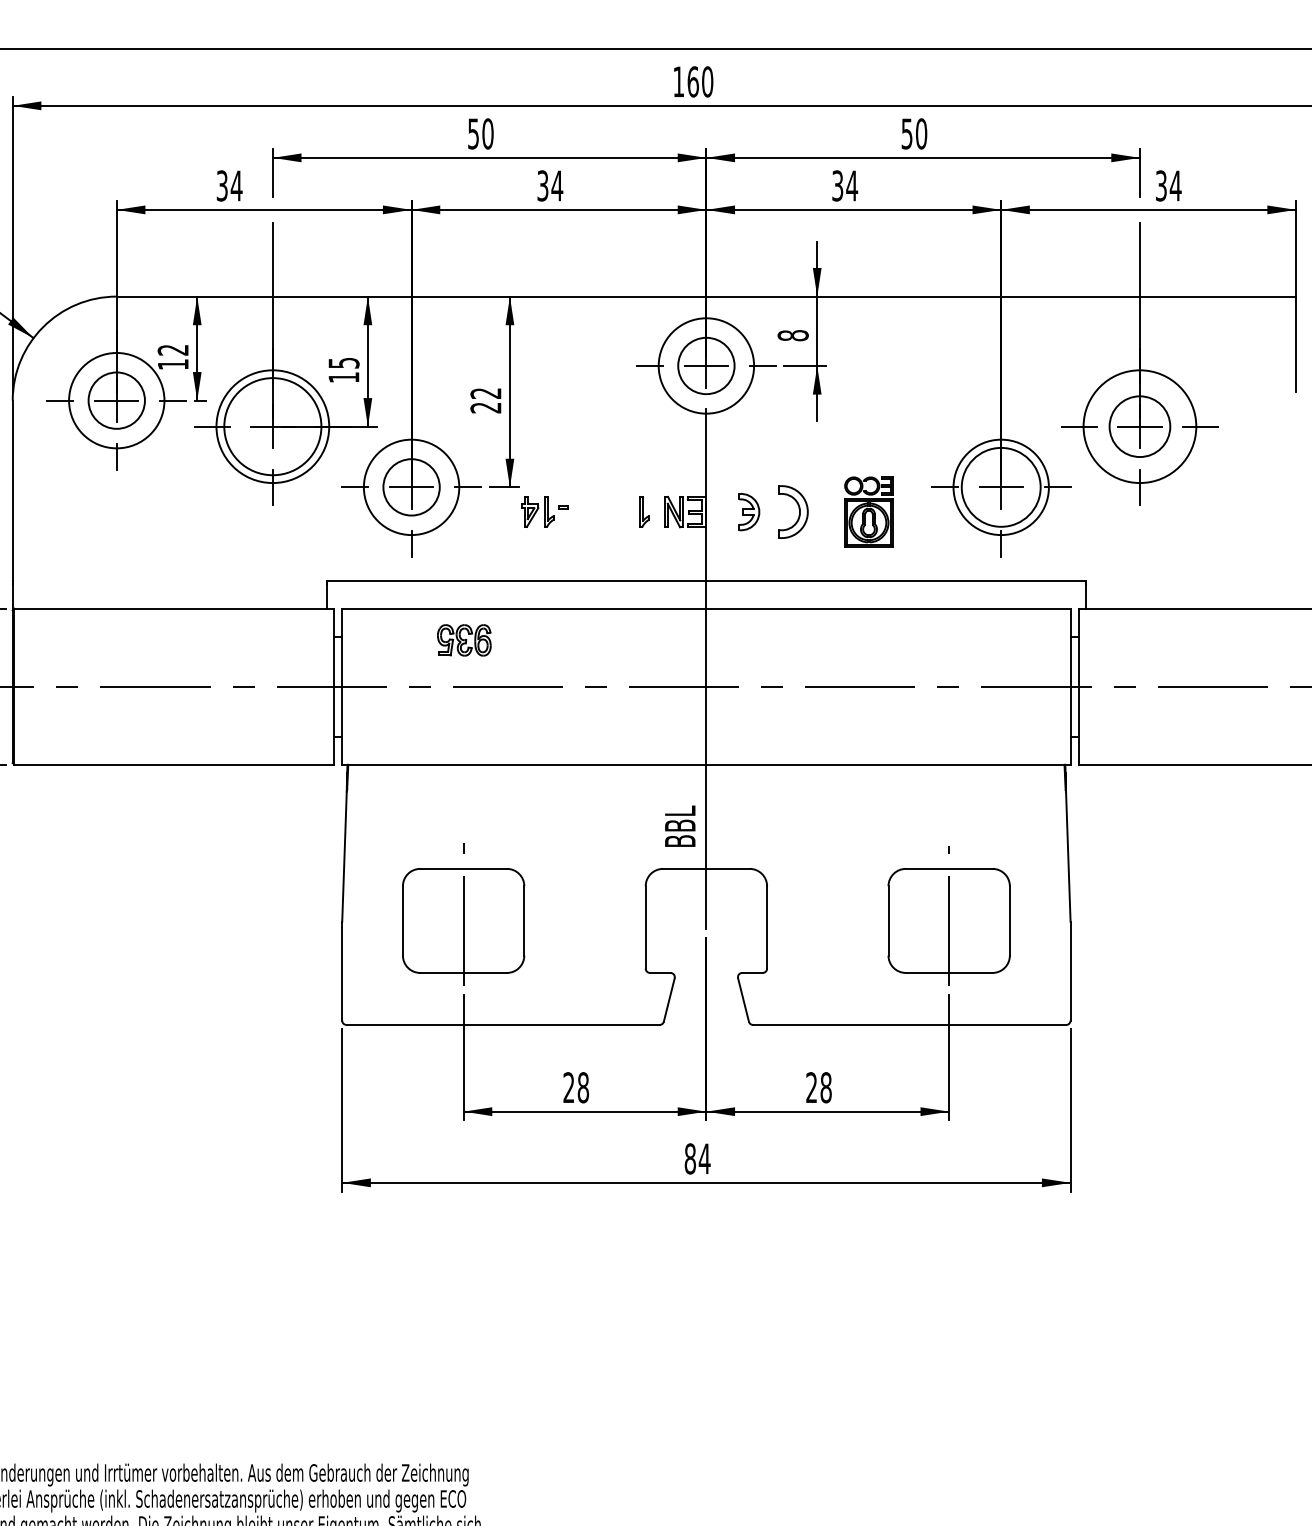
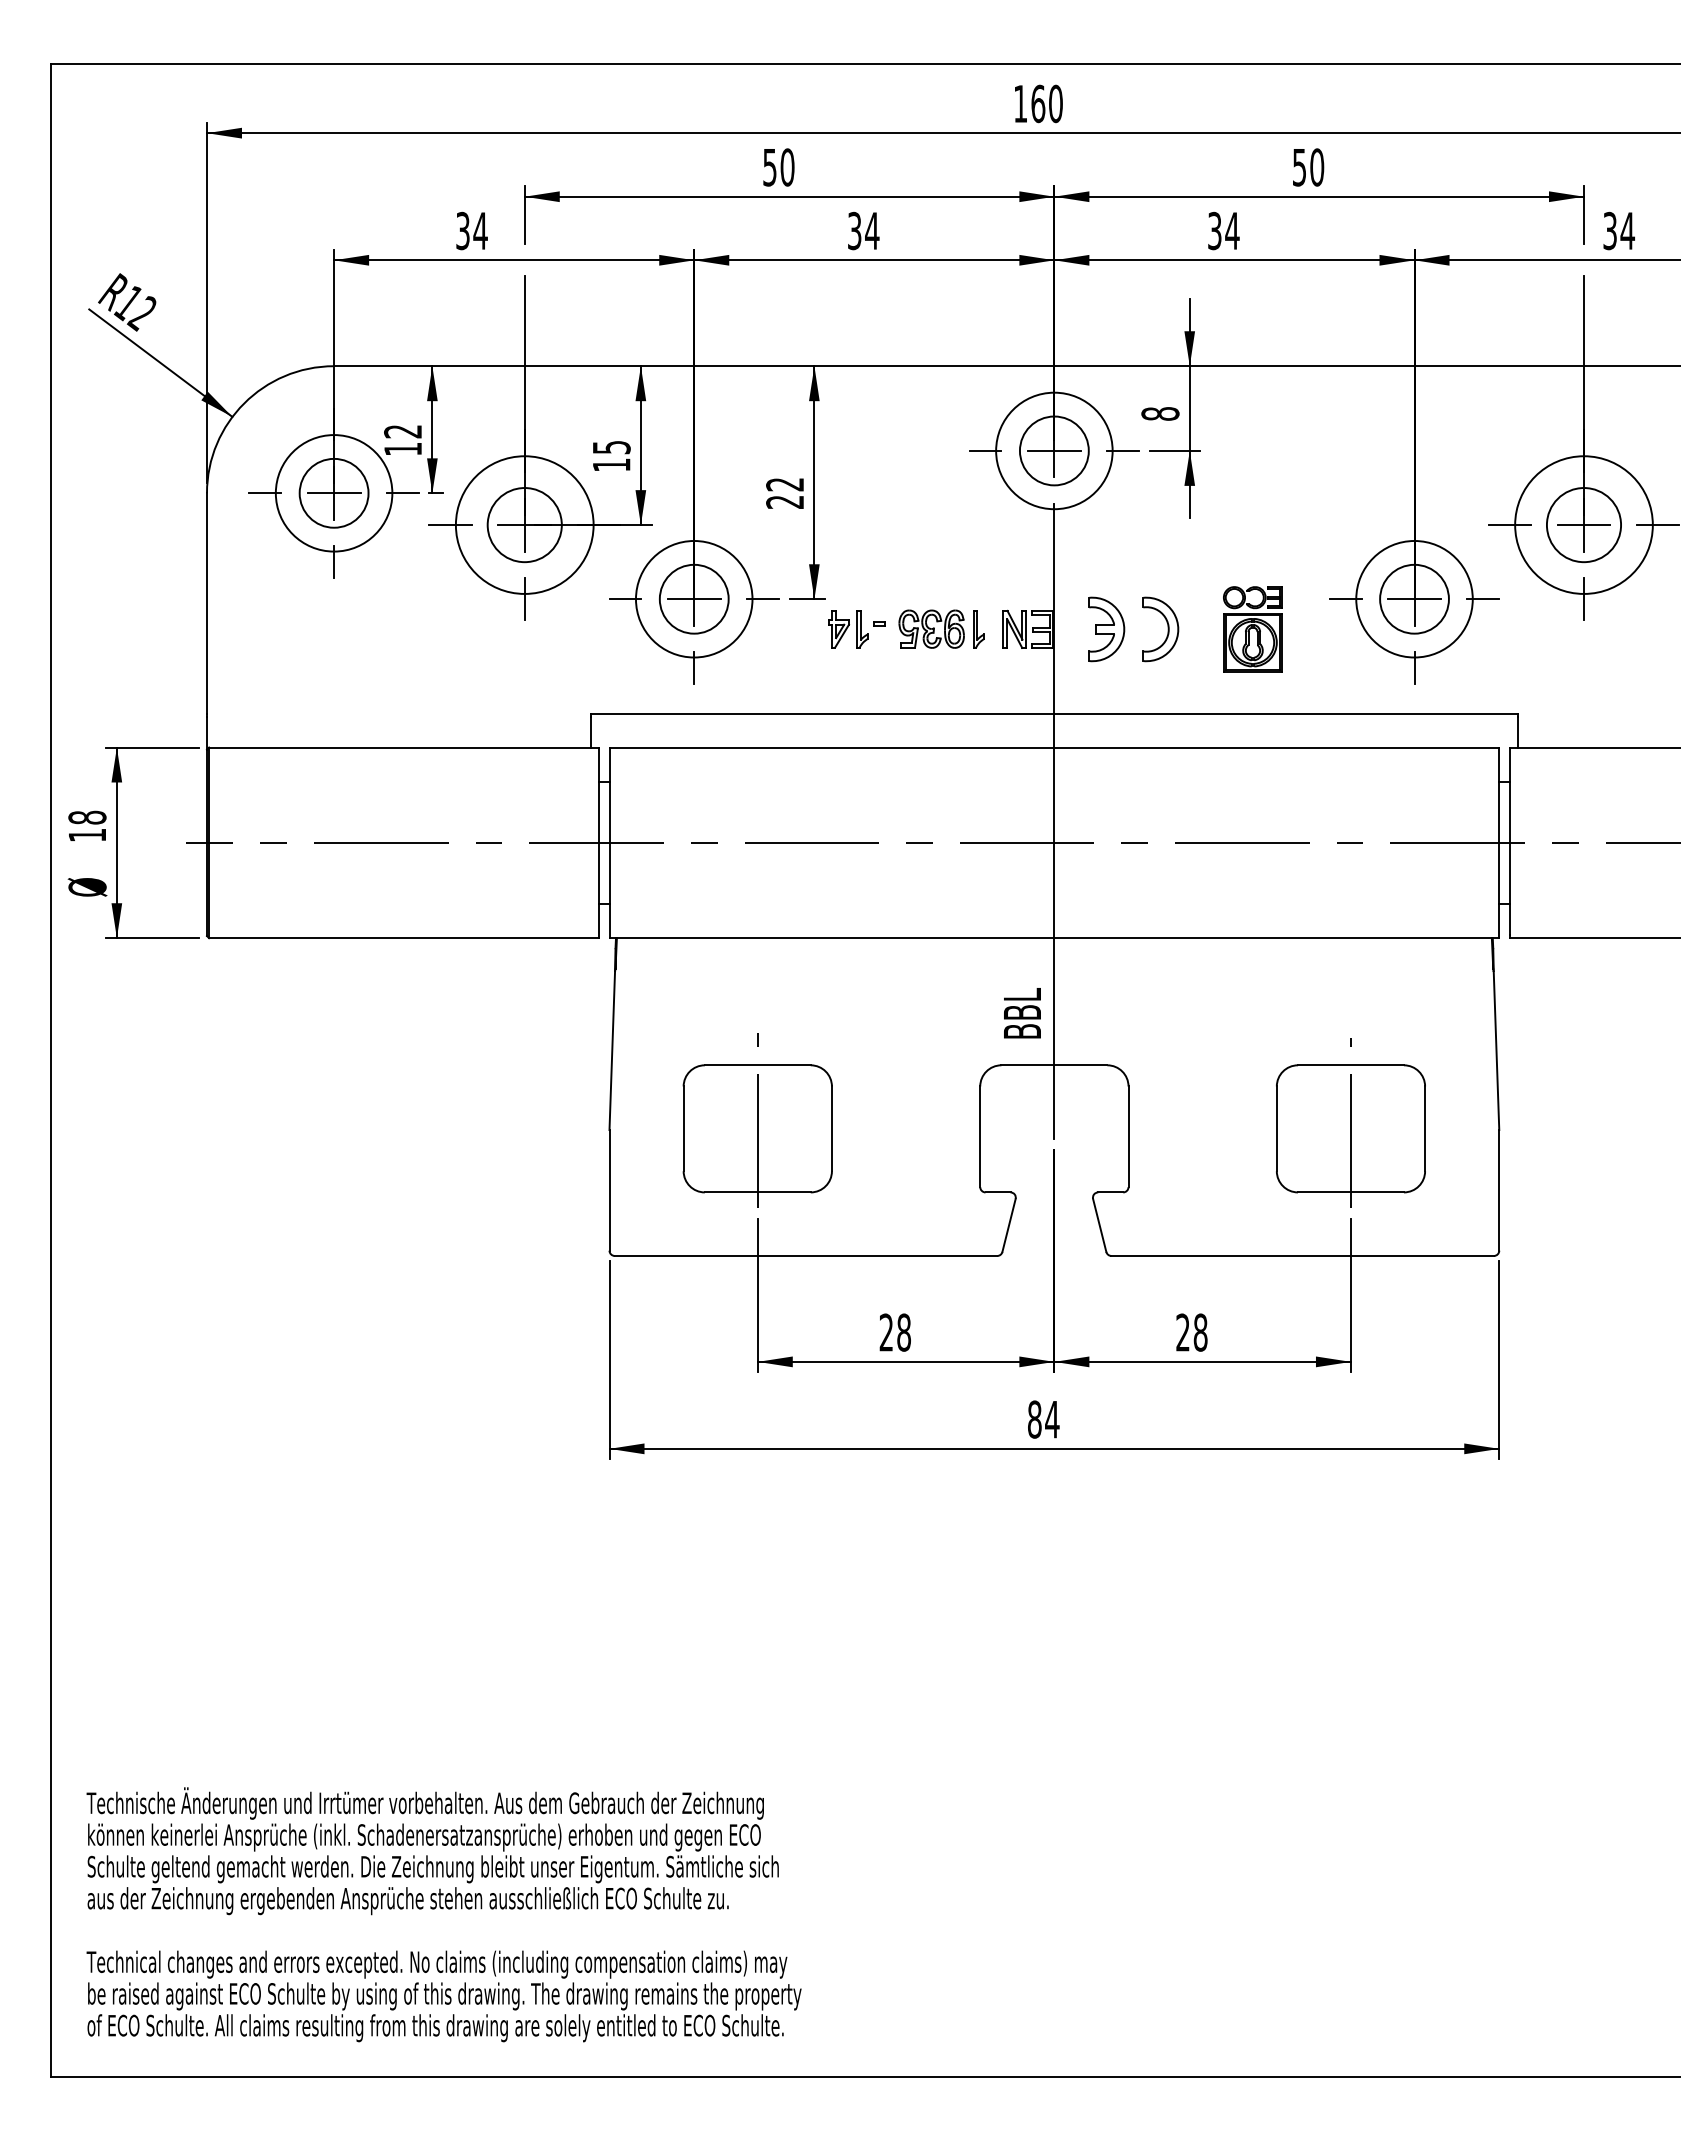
circle: (272, 427) -> (524, 525), size x0.62
circle: (1001, 486) -> (1414, 598), size x0.71
part: (749, 512) -> (1106, 629), size x1.43
part: (464, 639) -> (931, 628), moved

